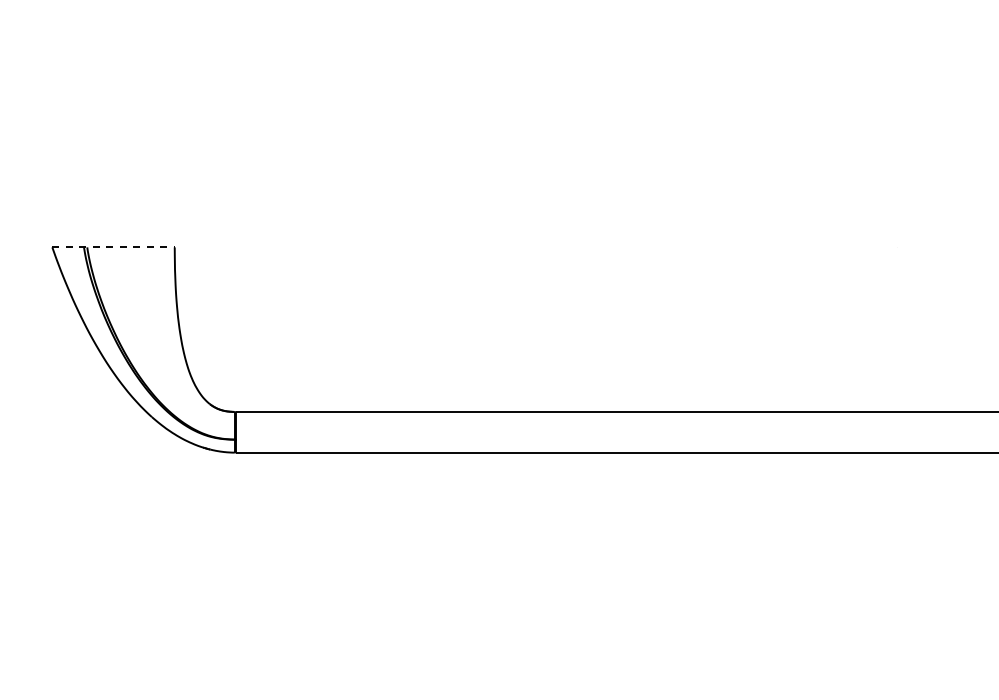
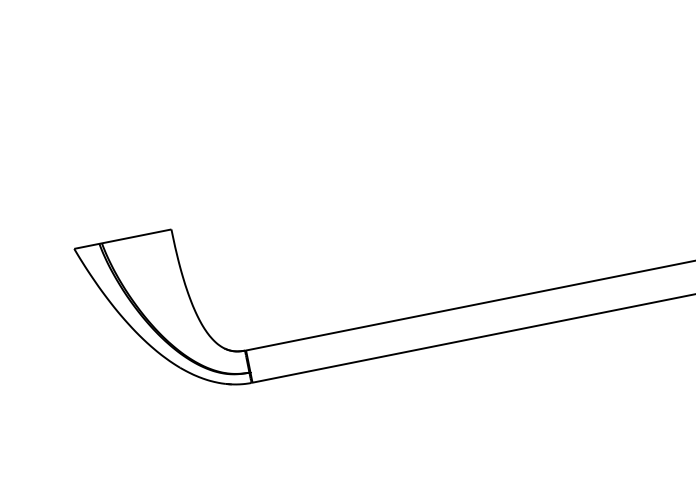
line: (114, 247) -> (123, 239), dashed -> solid

